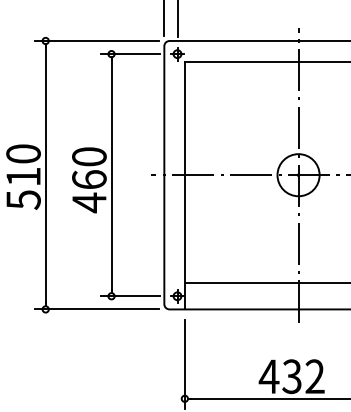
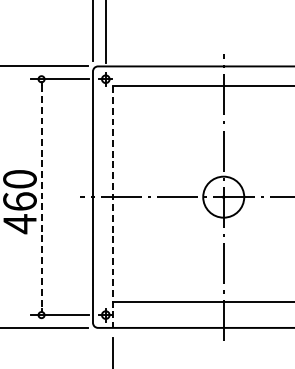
line: (111, 175) -> (41, 197), solid -> dashed
line: (184, 185) -> (112, 207), solid -> dashed

